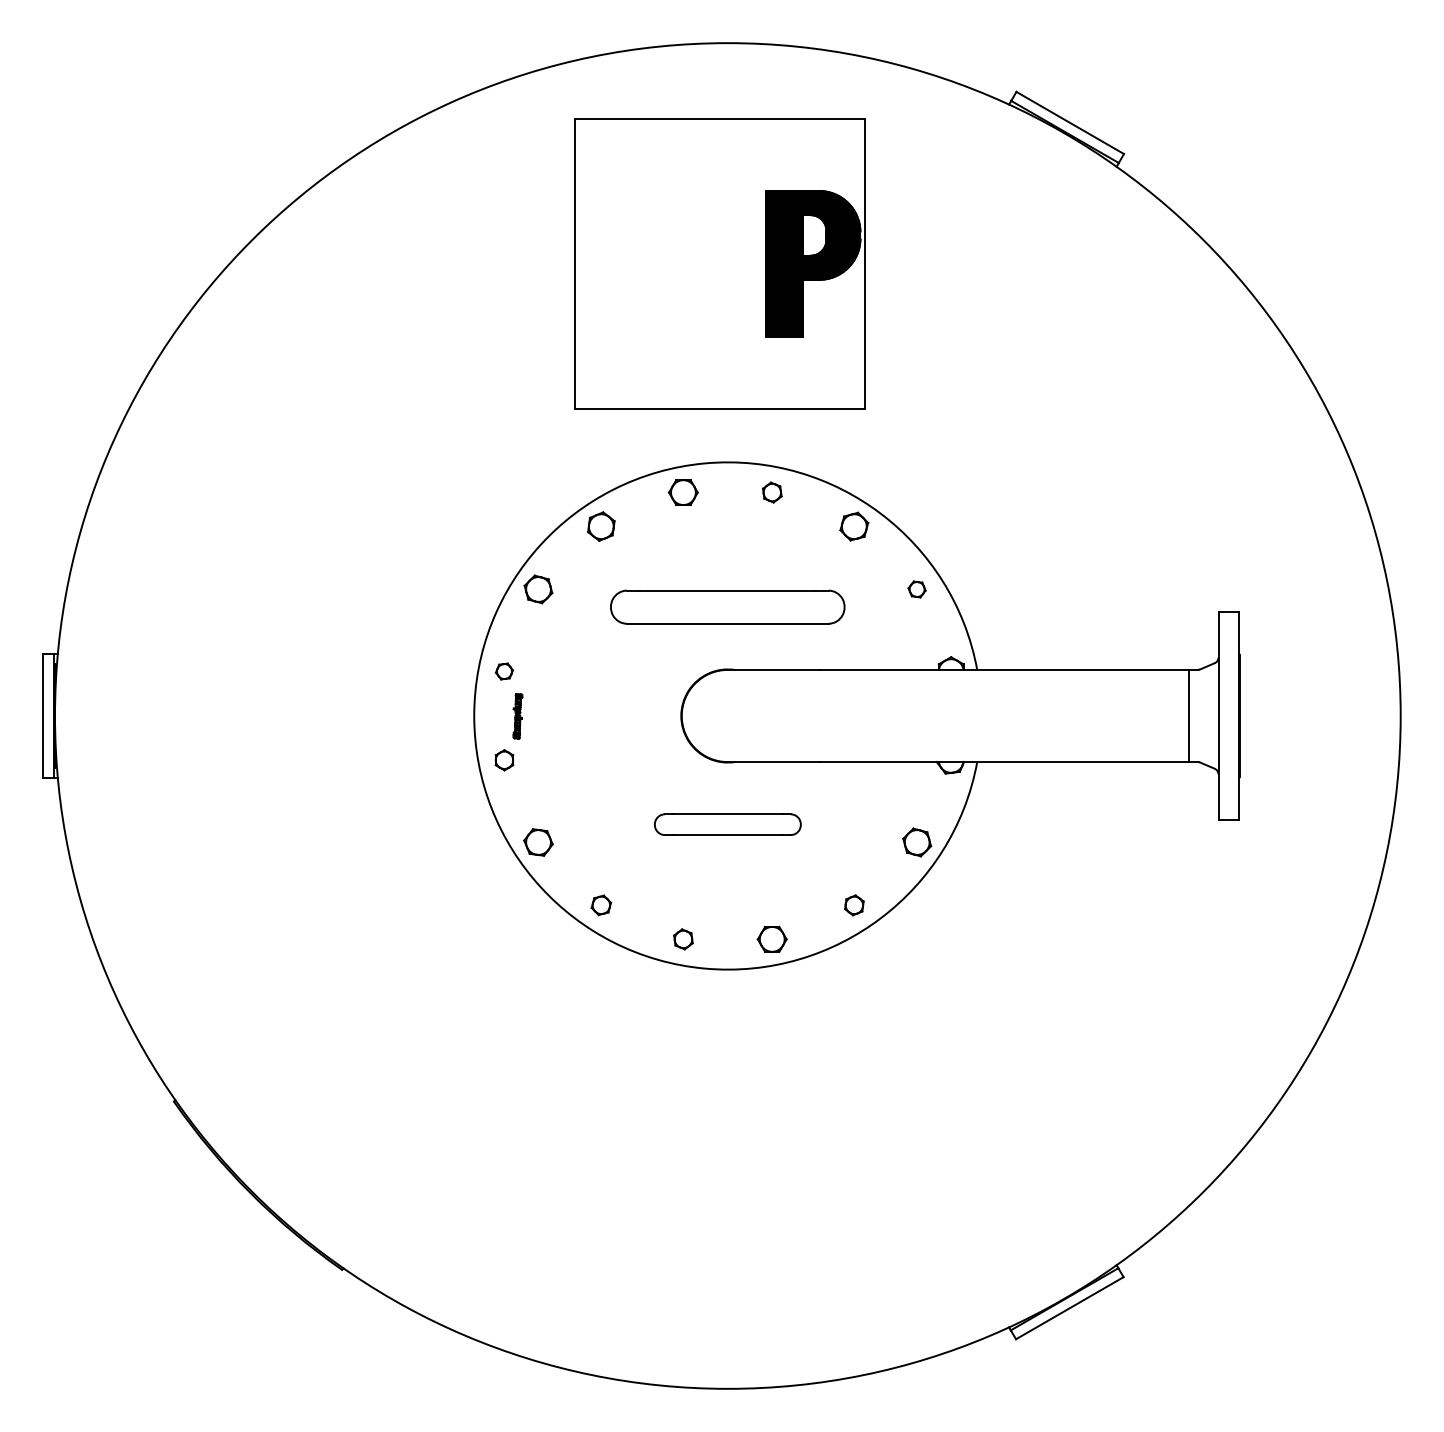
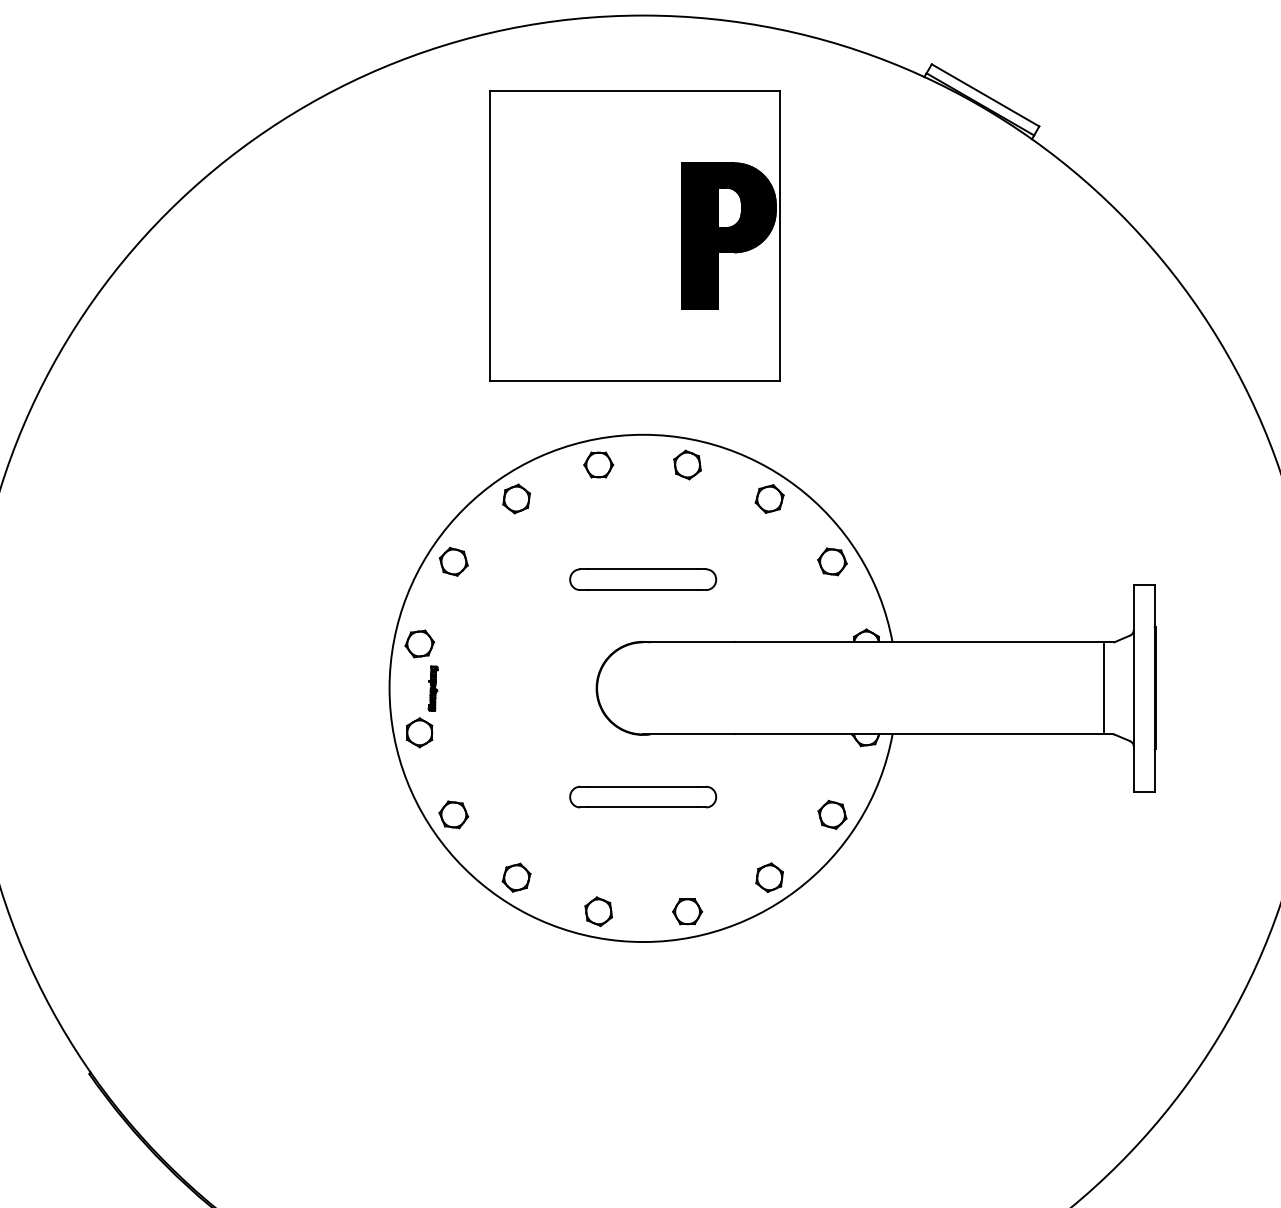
part: (772, 492) -> (687, 464), size x1.43
part: (916, 589) -> (831, 561), size x1.67
part: (727, 607) -> (642, 579), size x0.62
part: (504, 671) -> (419, 643), size x1.67
part: (504, 759) -> (419, 731), size x1.43
part: (601, 905) -> (516, 877), size x1.43
part: (854, 905) -> (769, 877), size x1.43
part: (683, 939) -> (598, 911), size x1.43

